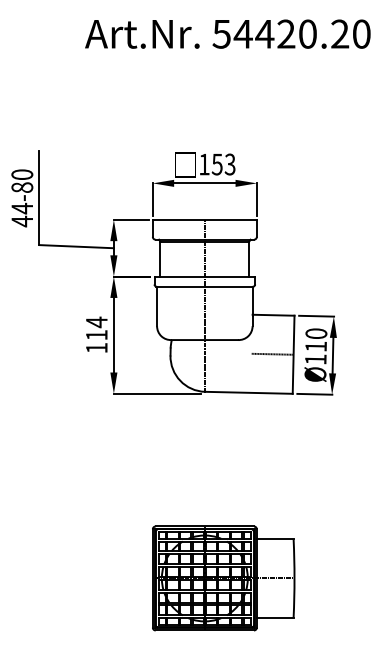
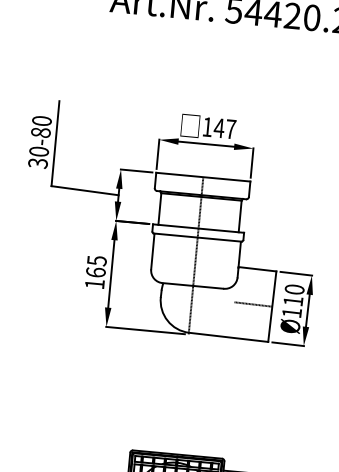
text: (223, 164) -> (224, 128), 153 -> 147
text: (22, 214) -> (38, 157), 44-80 -> 30-80
text: (96, 328) -> (96, 266), 114 -> 165

